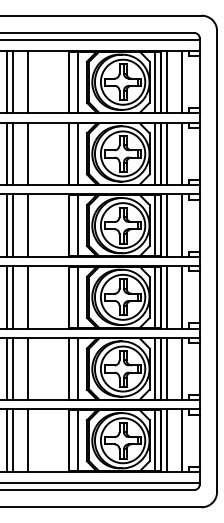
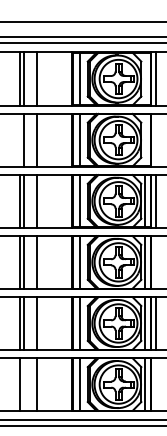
line: (154, 81) -> (145, 78), removed
line: (7, 153) -> (20, 139), removed
line: (154, 153) -> (145, 139), removed
line: (166, 153) -> (155, 139), removed
line: (166, 297) -> (155, 262), removed
line: (12, 440) -> (24, 384), removed
line: (166, 440) -> (155, 384), removed

